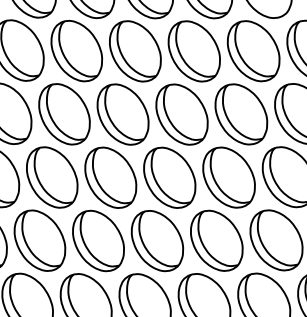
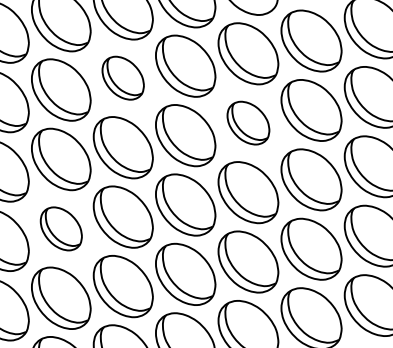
part: (134, 50) -> (122, 77), size x0.7
part: (241, 113) -> (248, 122), size x0.7
part: (52, 177) -> (61, 228), size x0.7

